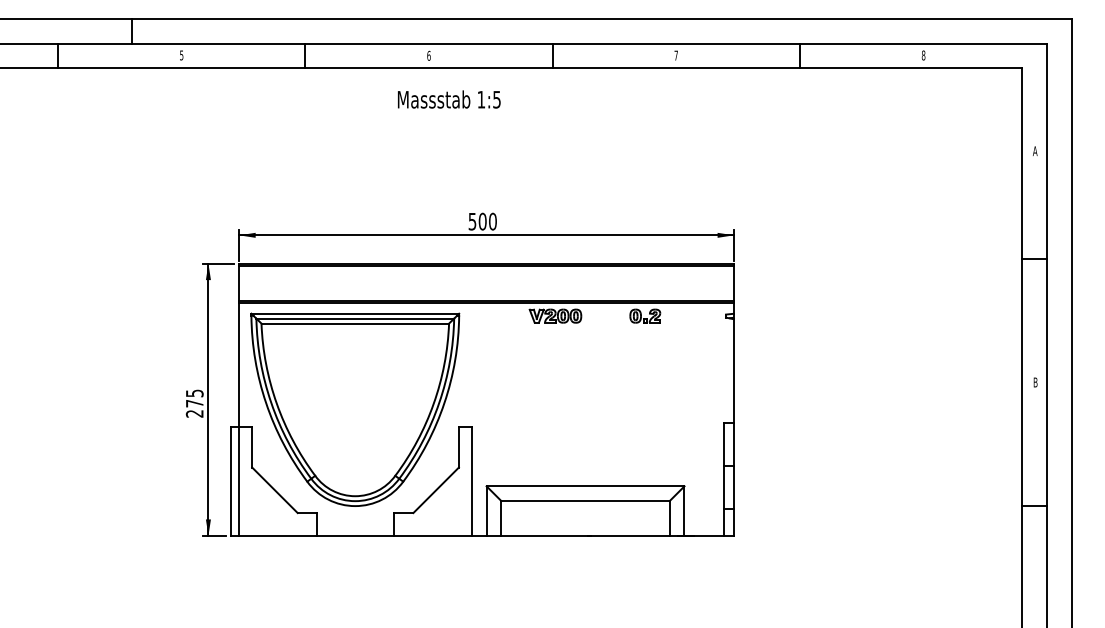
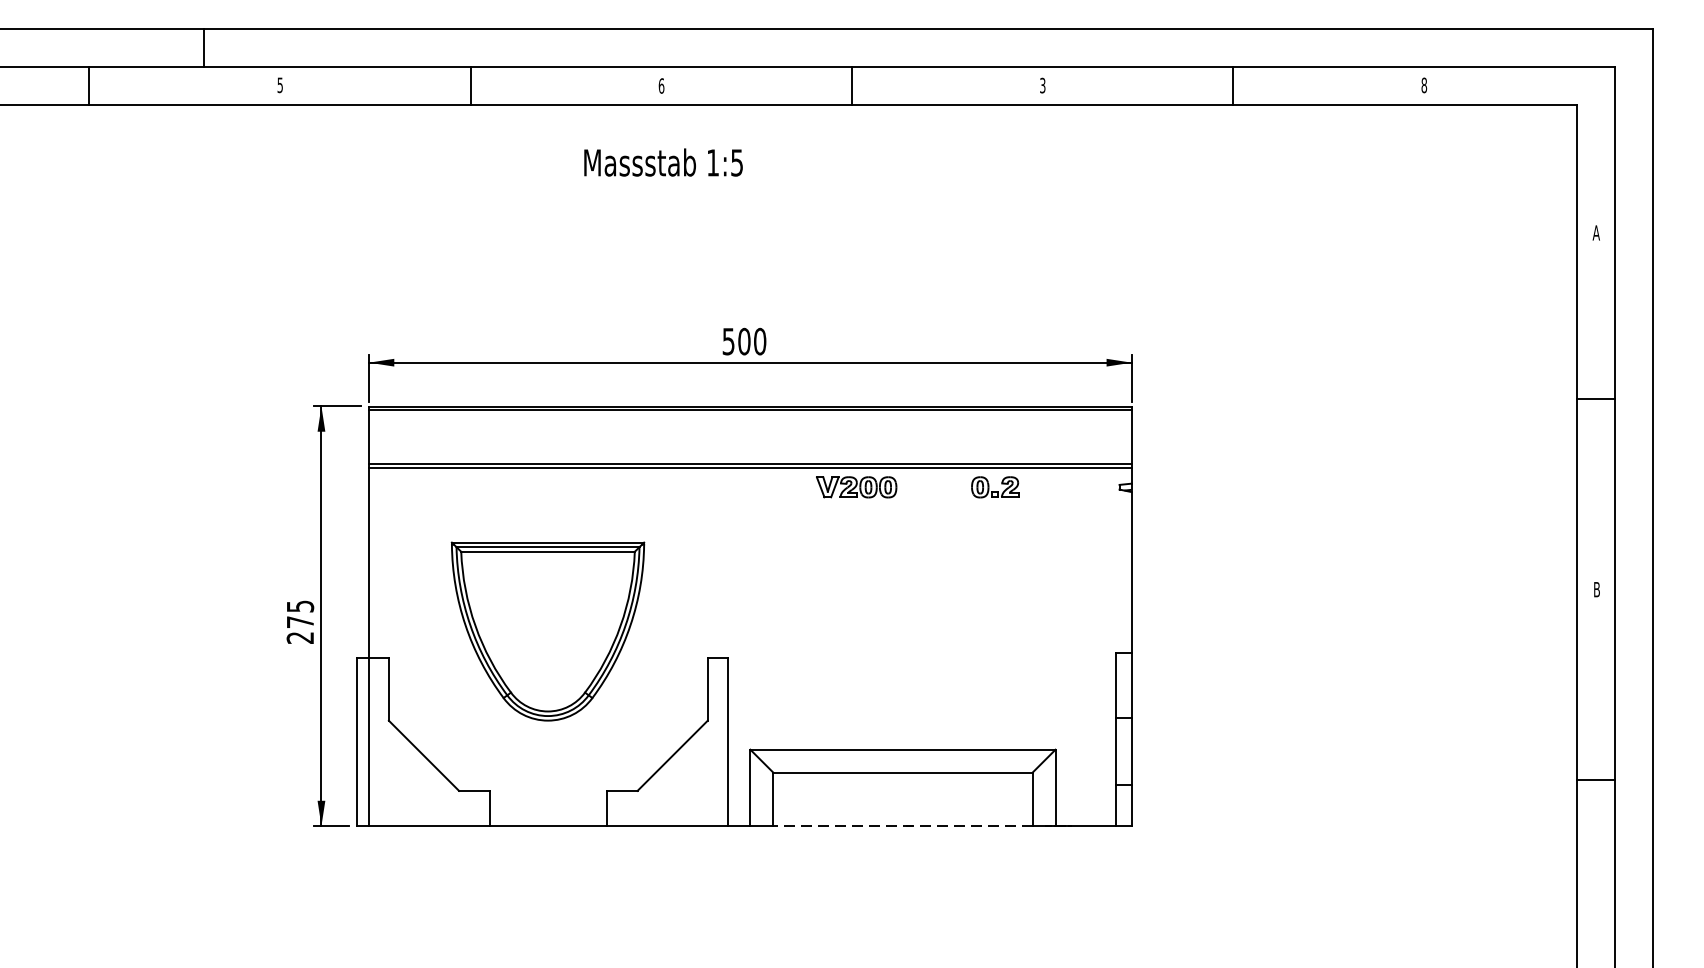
text: (675, 55) -> (1041, 85), 7 -> 3
text: (449, 99) -> (663, 162), moved
part: (355, 409) -> (548, 631), size x0.6
line: (585, 535) -> (902, 825), solid -> dashed

